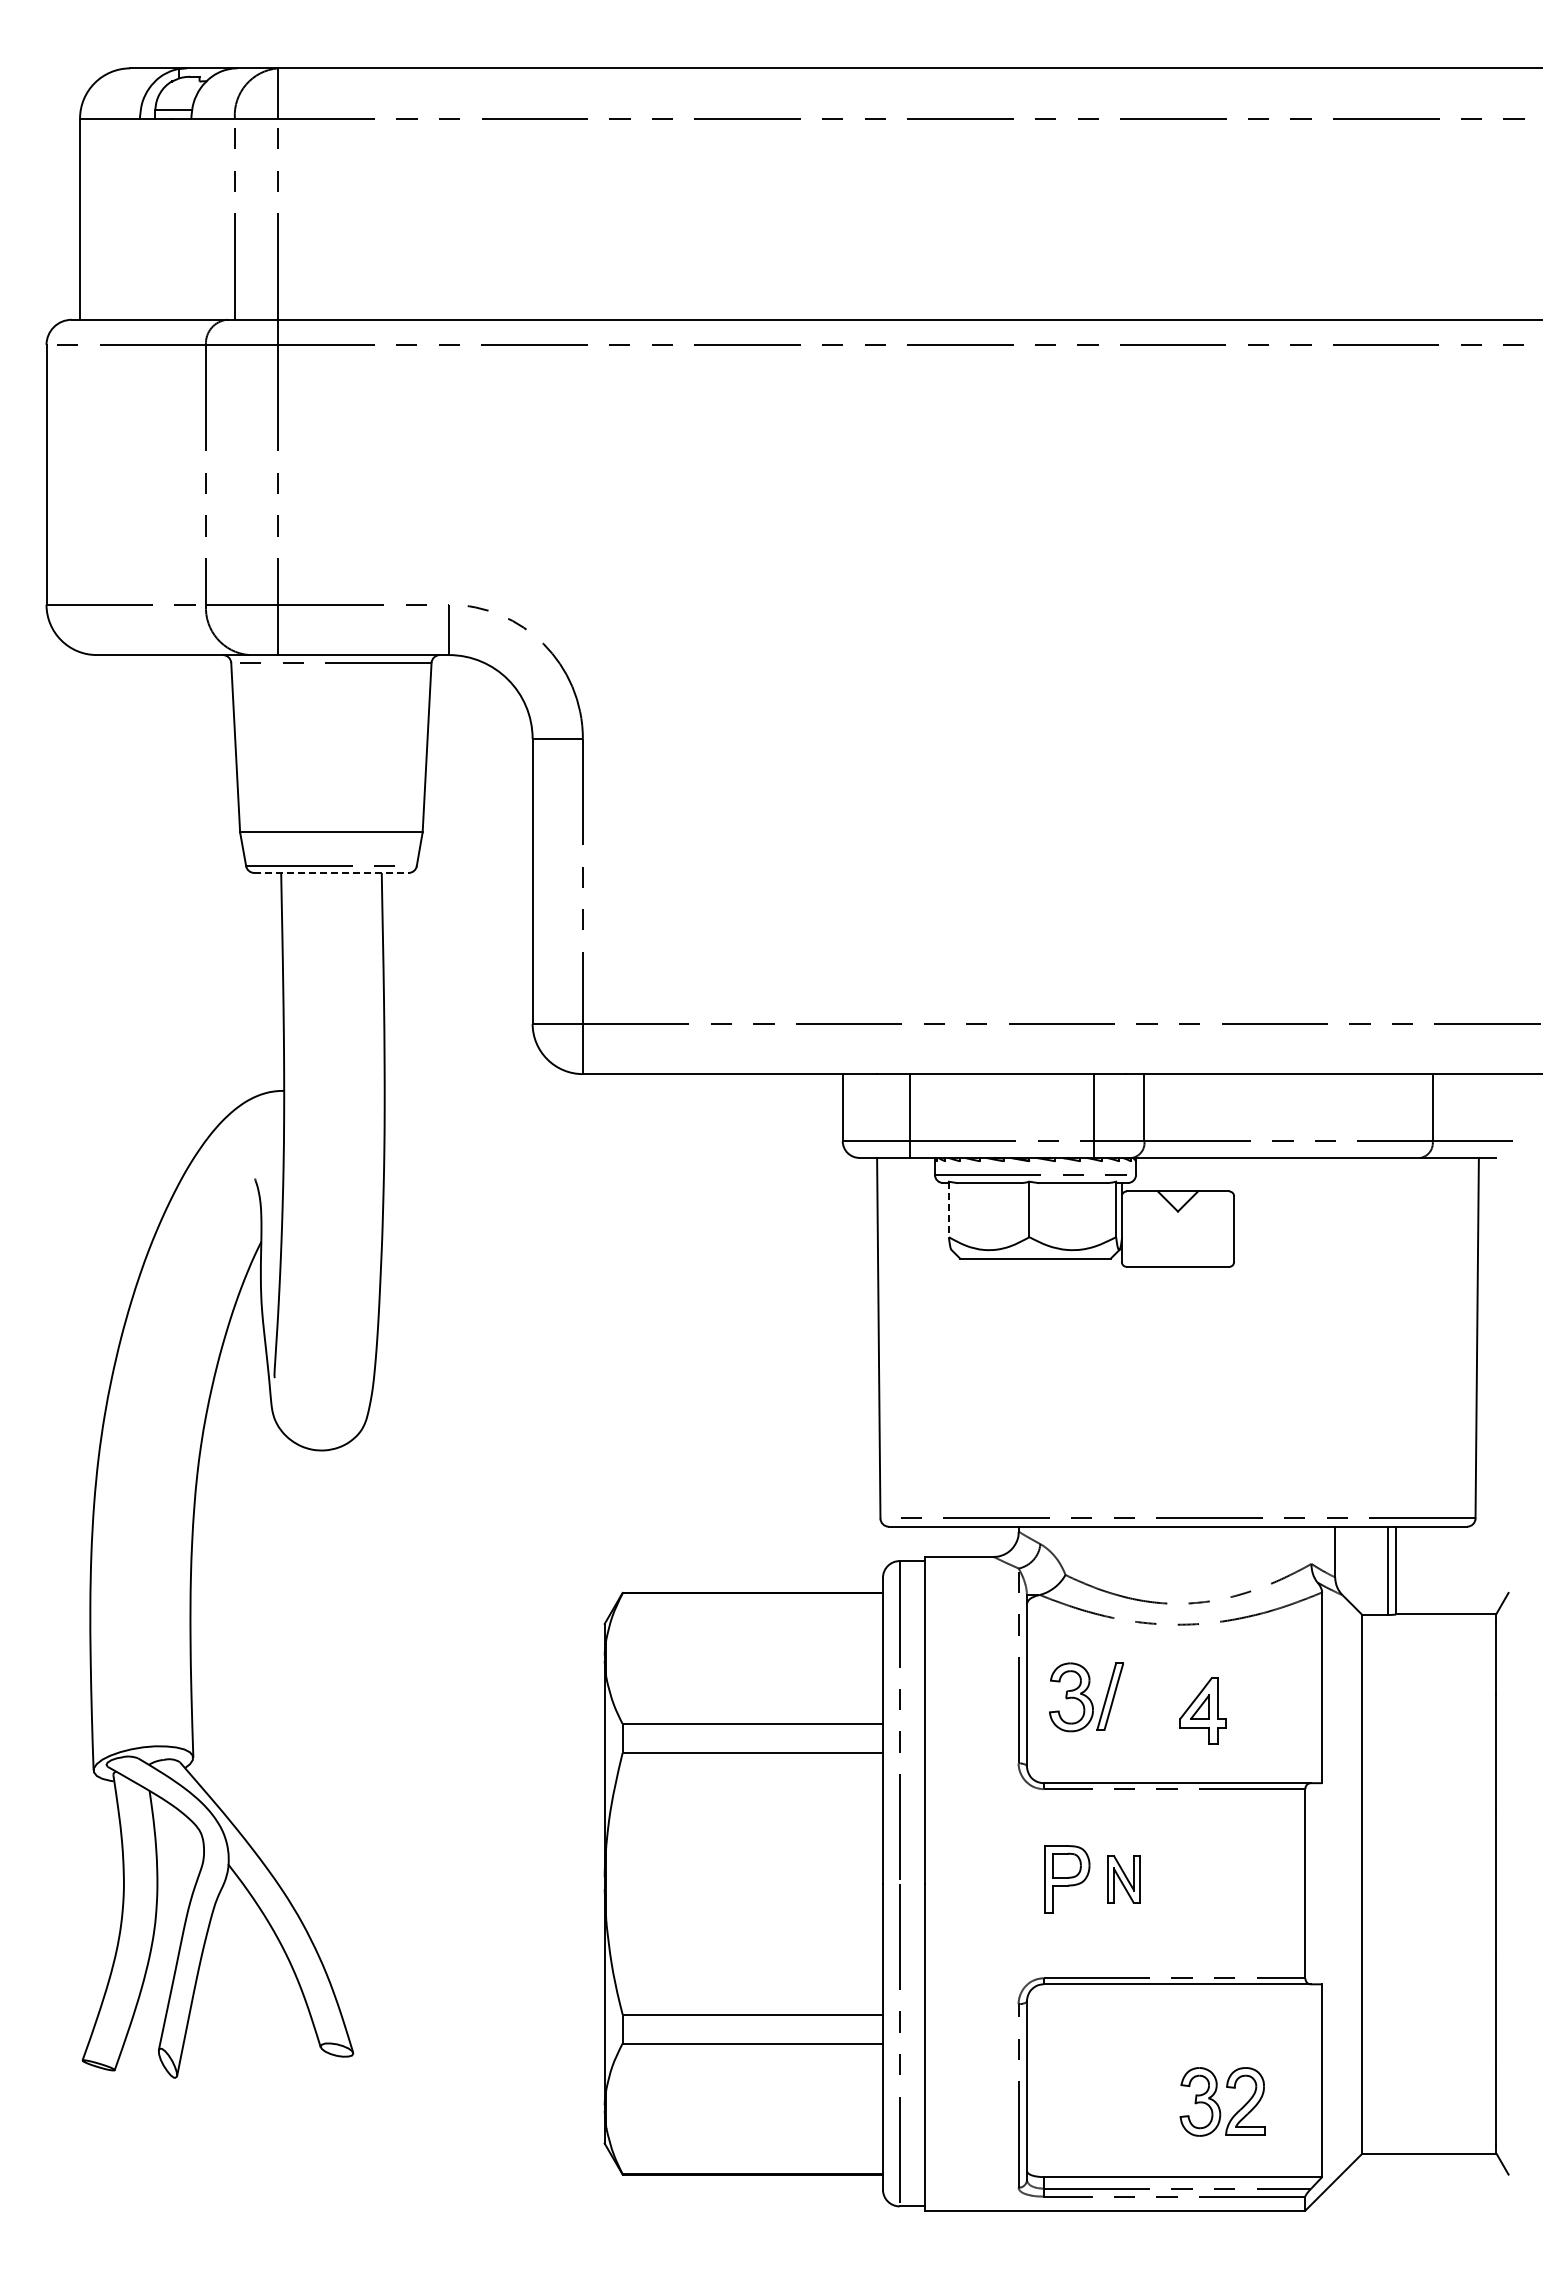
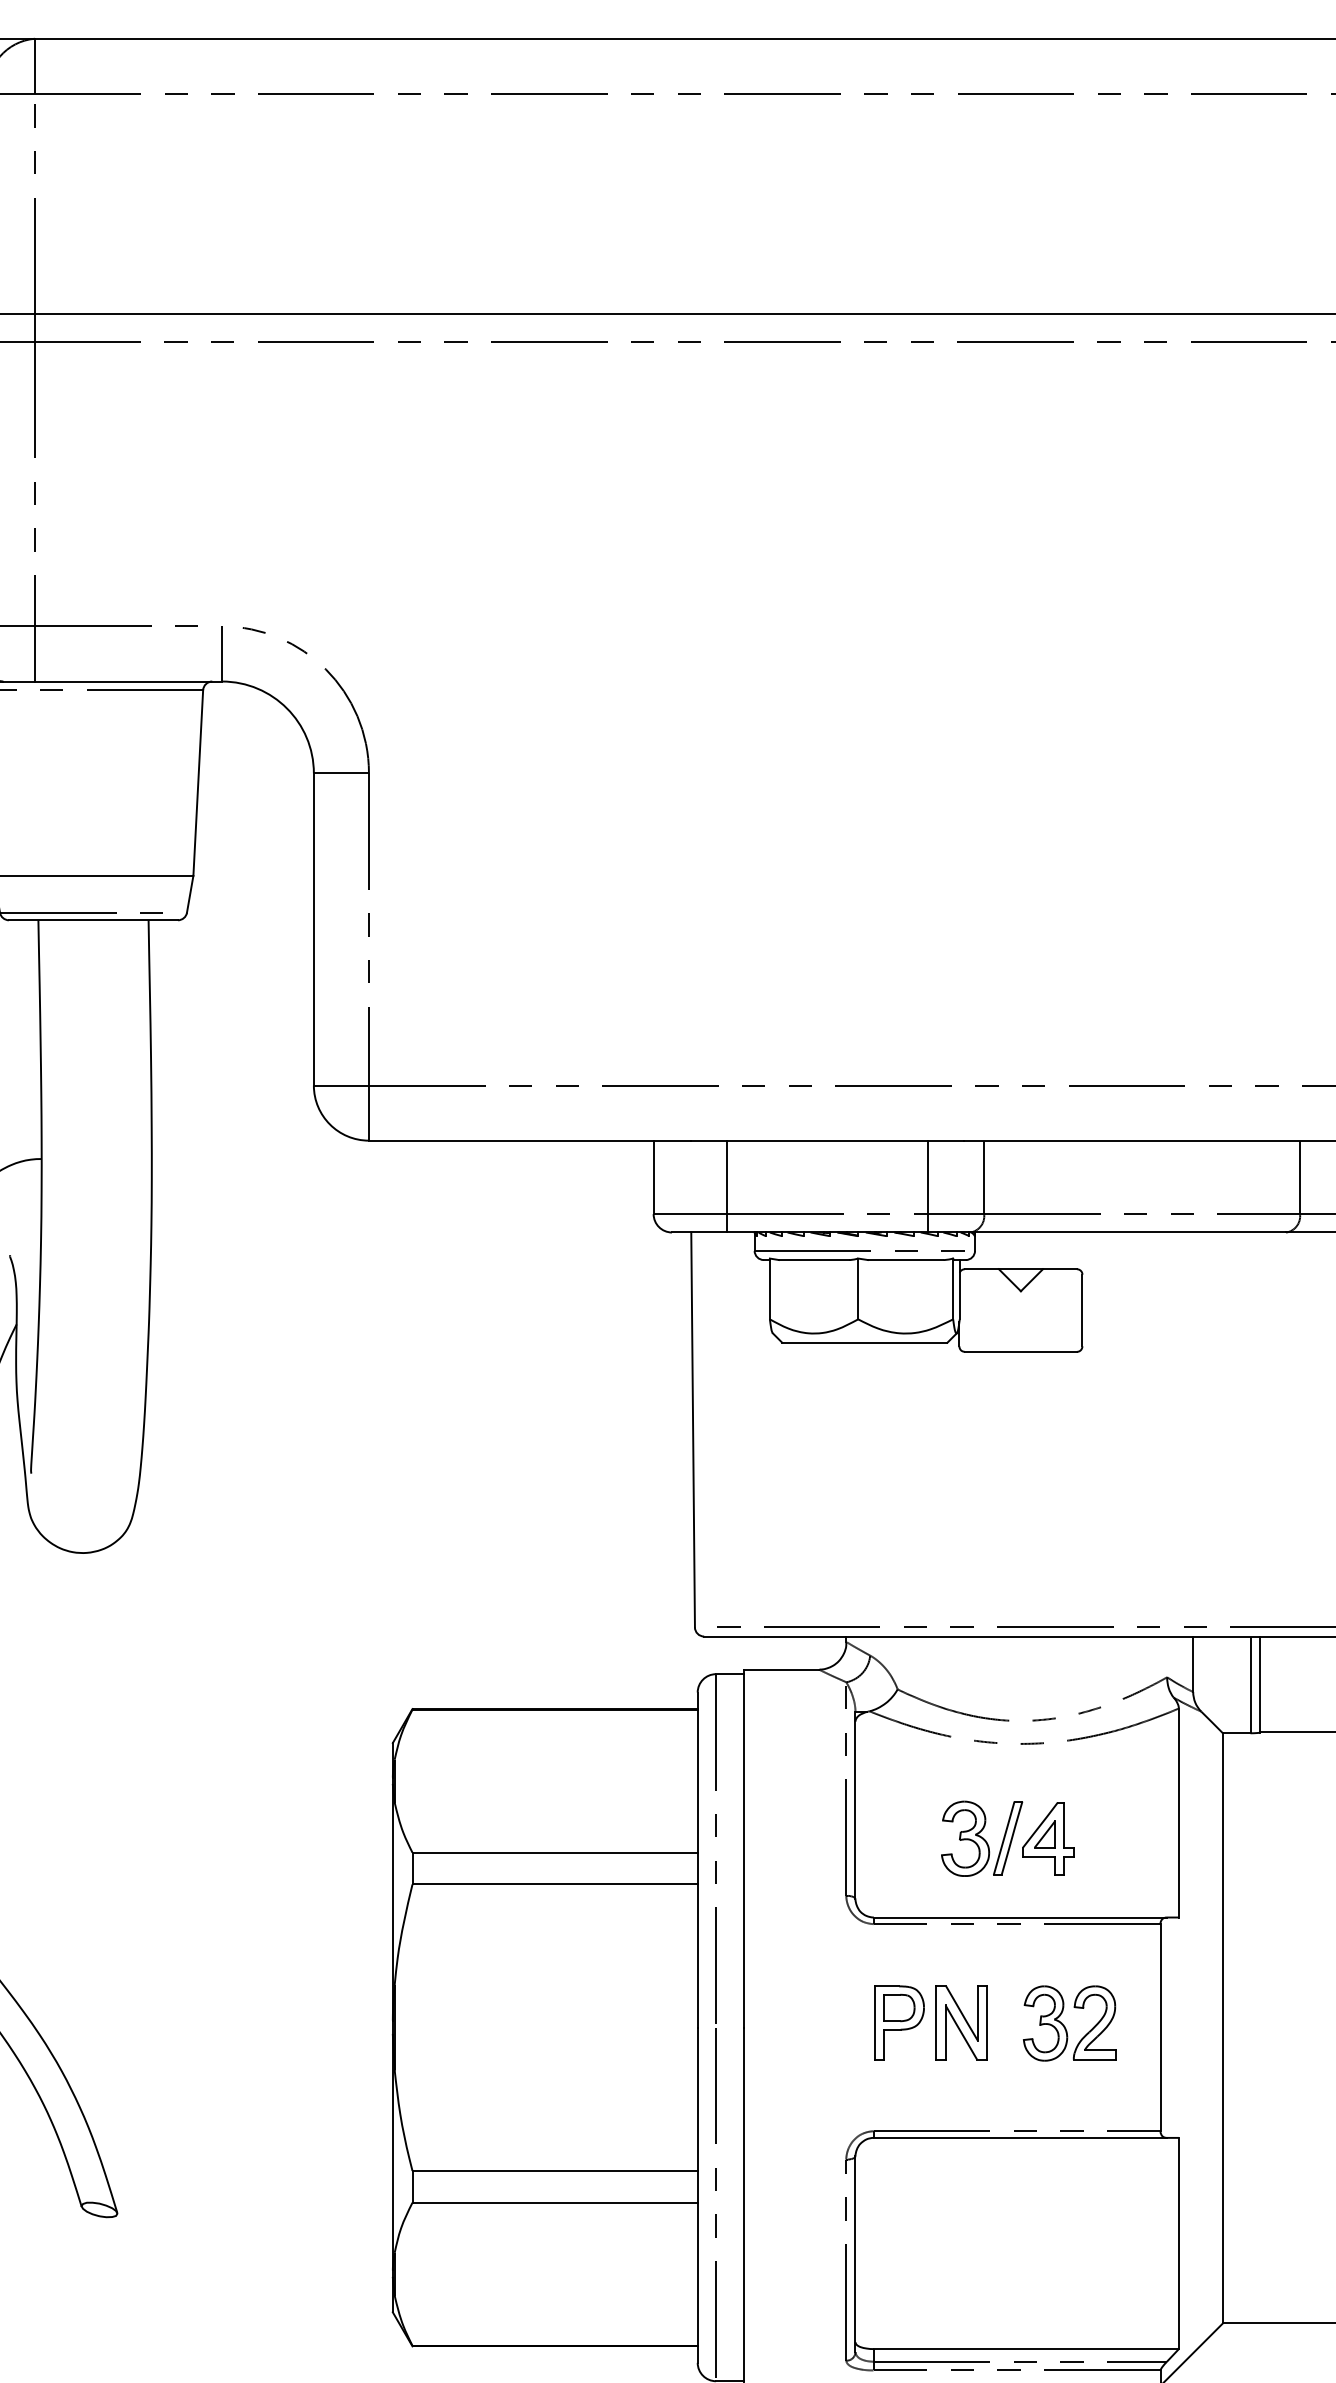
line: (331, 872) -> (93, 919), dashed -> solid
line: (948, 1209) -> (769, 1288), dashed -> solid
part: (1086, 1697) -> (982, 1838), moved
part: (1123, 1879) -> (961, 2023), size x1.43
part: (1222, 2101) -> (1069, 2023), moved

